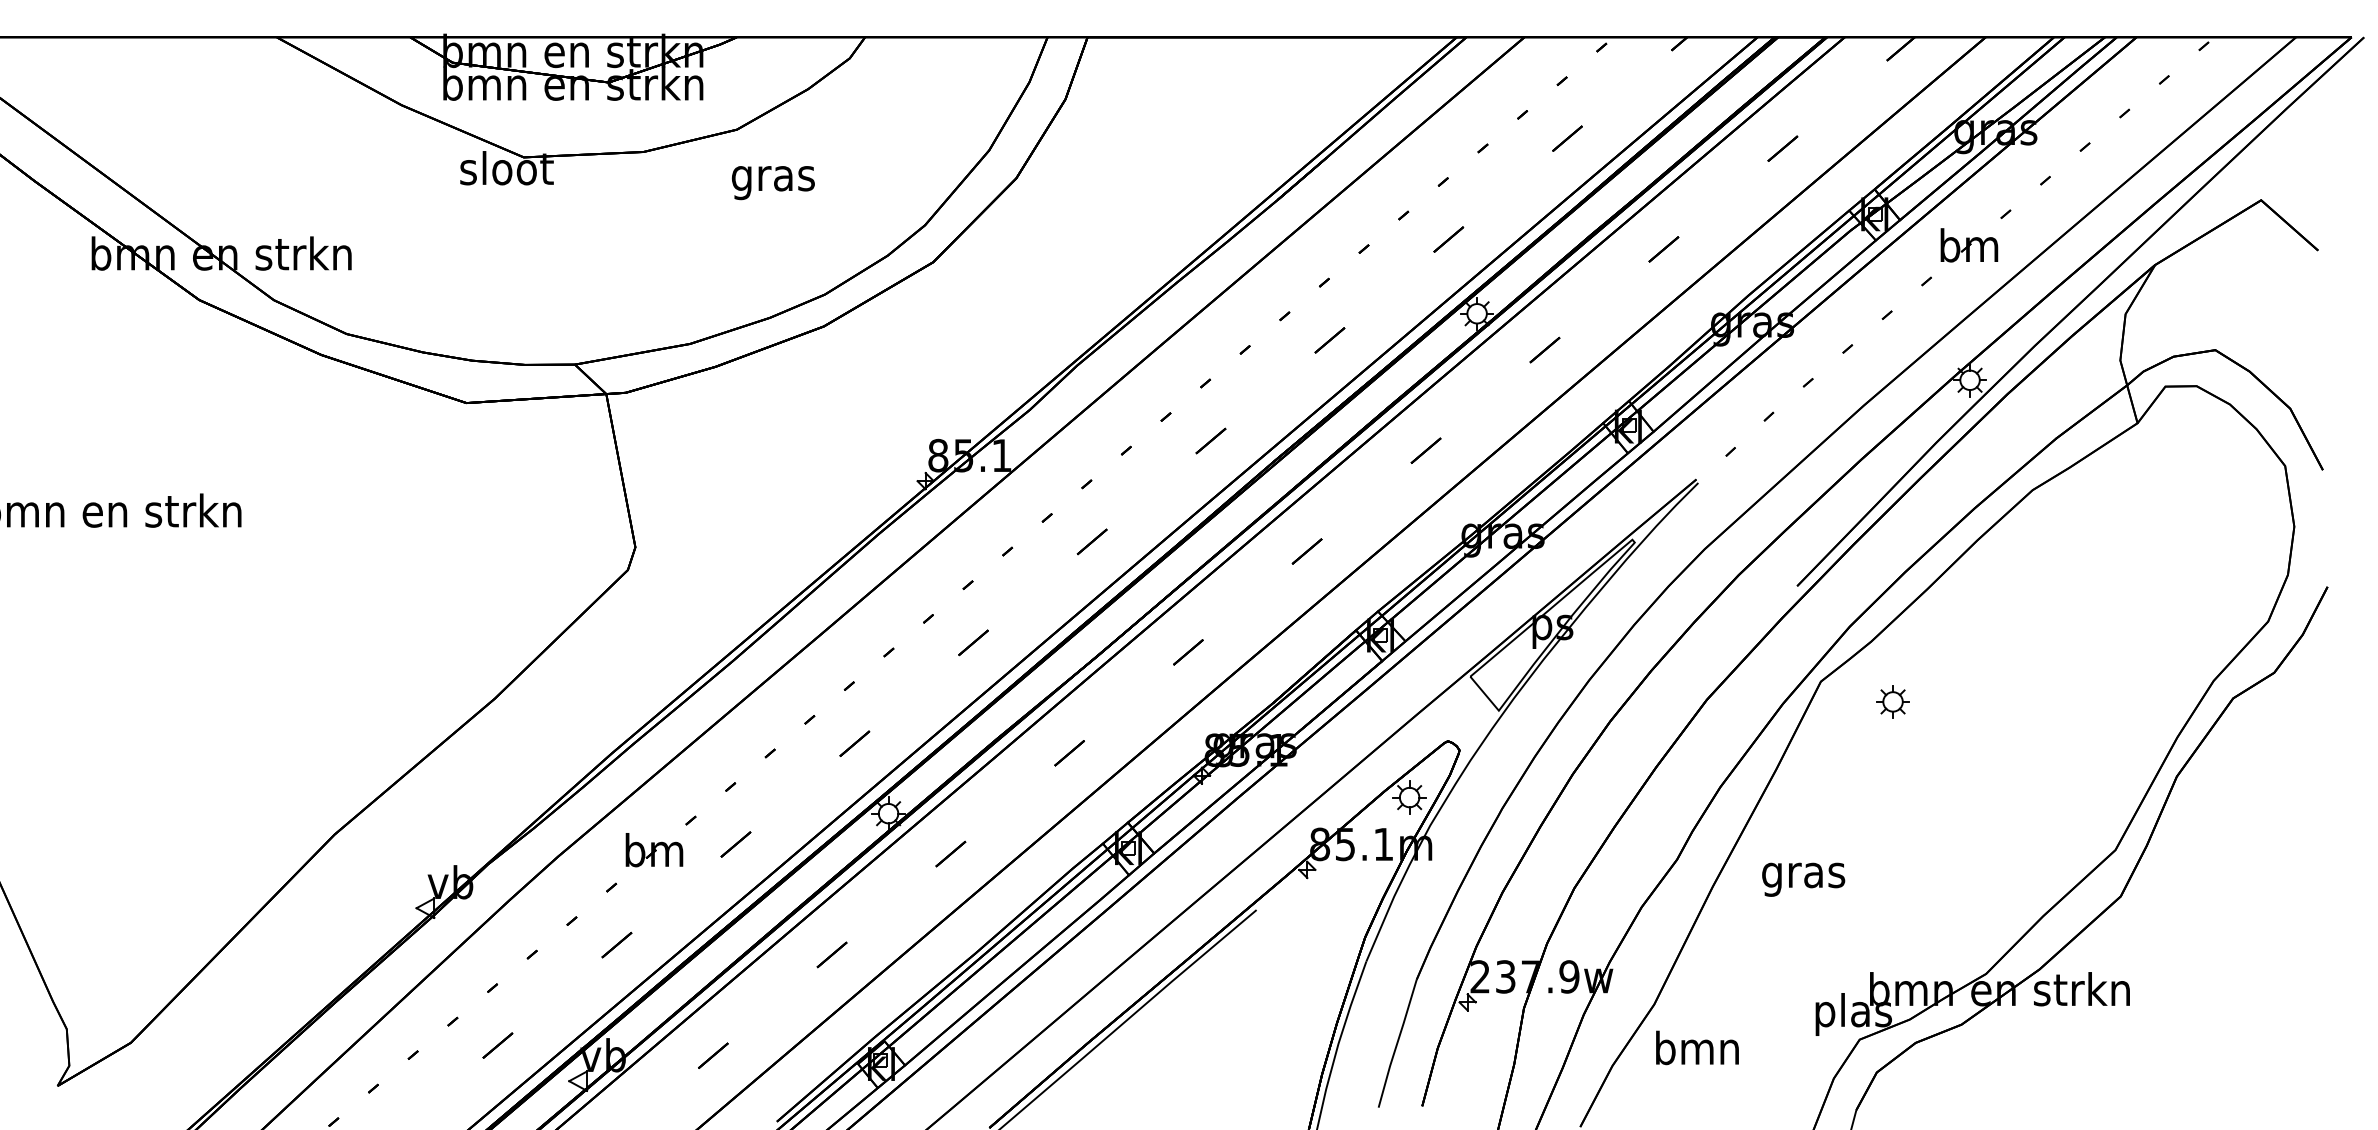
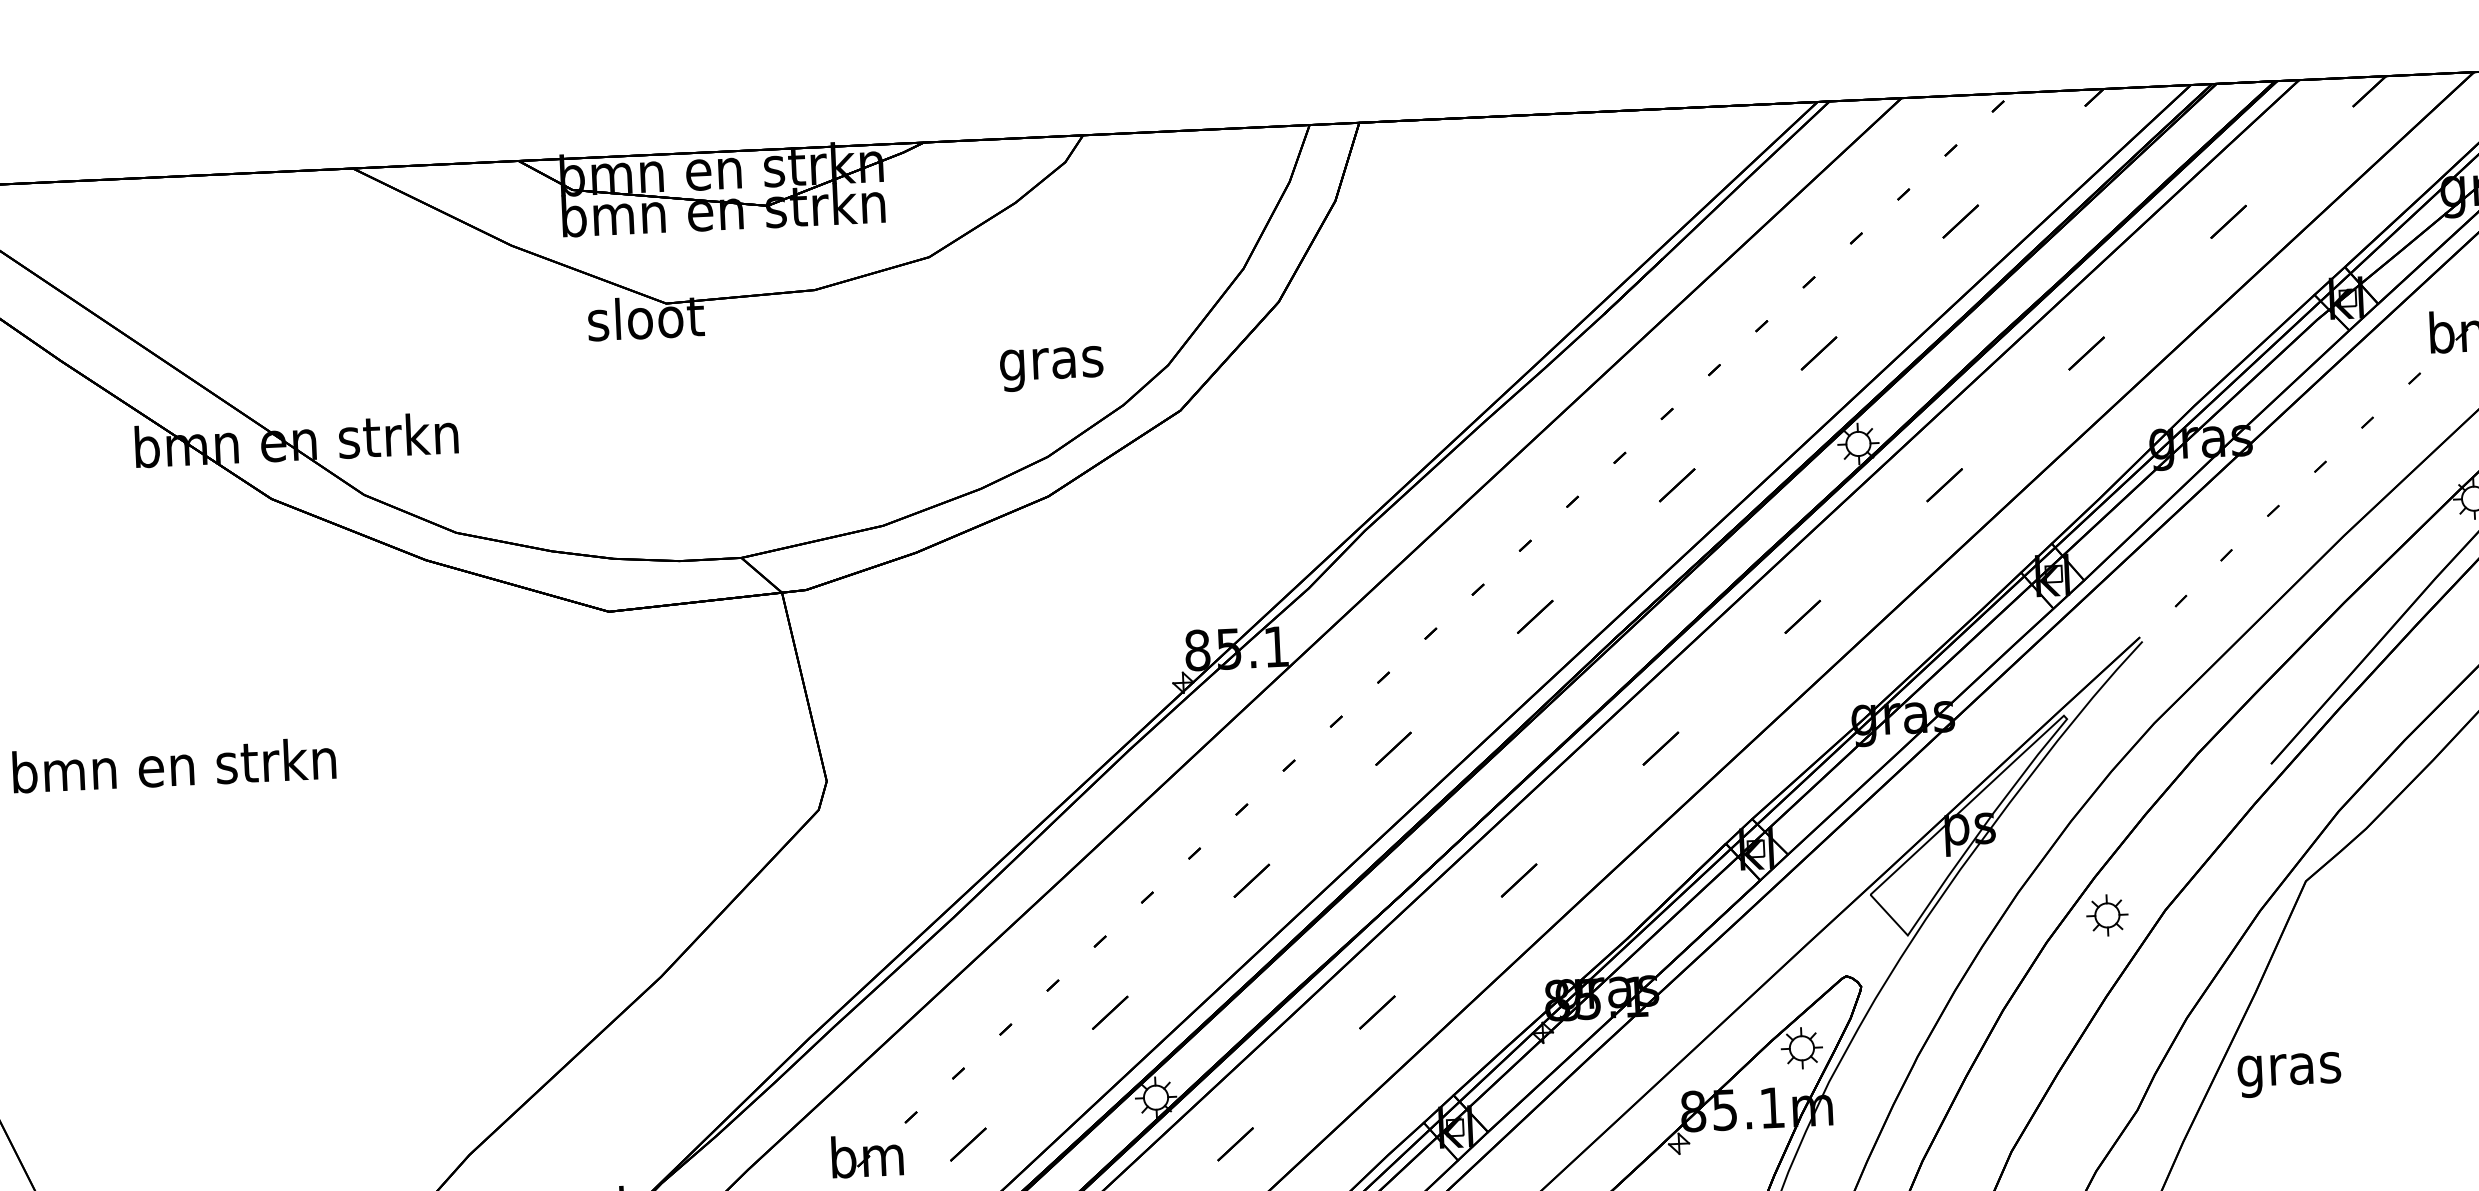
text: (772, 183) -> (1050, 369), moved
part: (1892, 701) -> (2106, 914), moved
text: (1803, 879) -> (2289, 1074), moved

